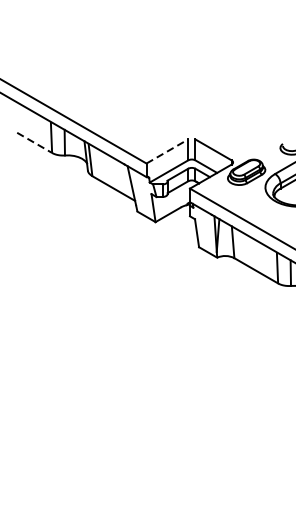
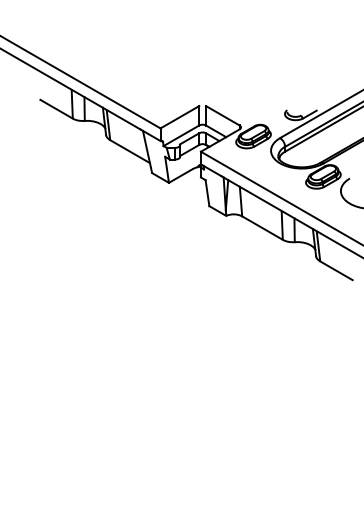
line: (34, 143) -> (56, 109), dashed -> solid
line: (167, 150) -> (180, 116), dashed -> solid

